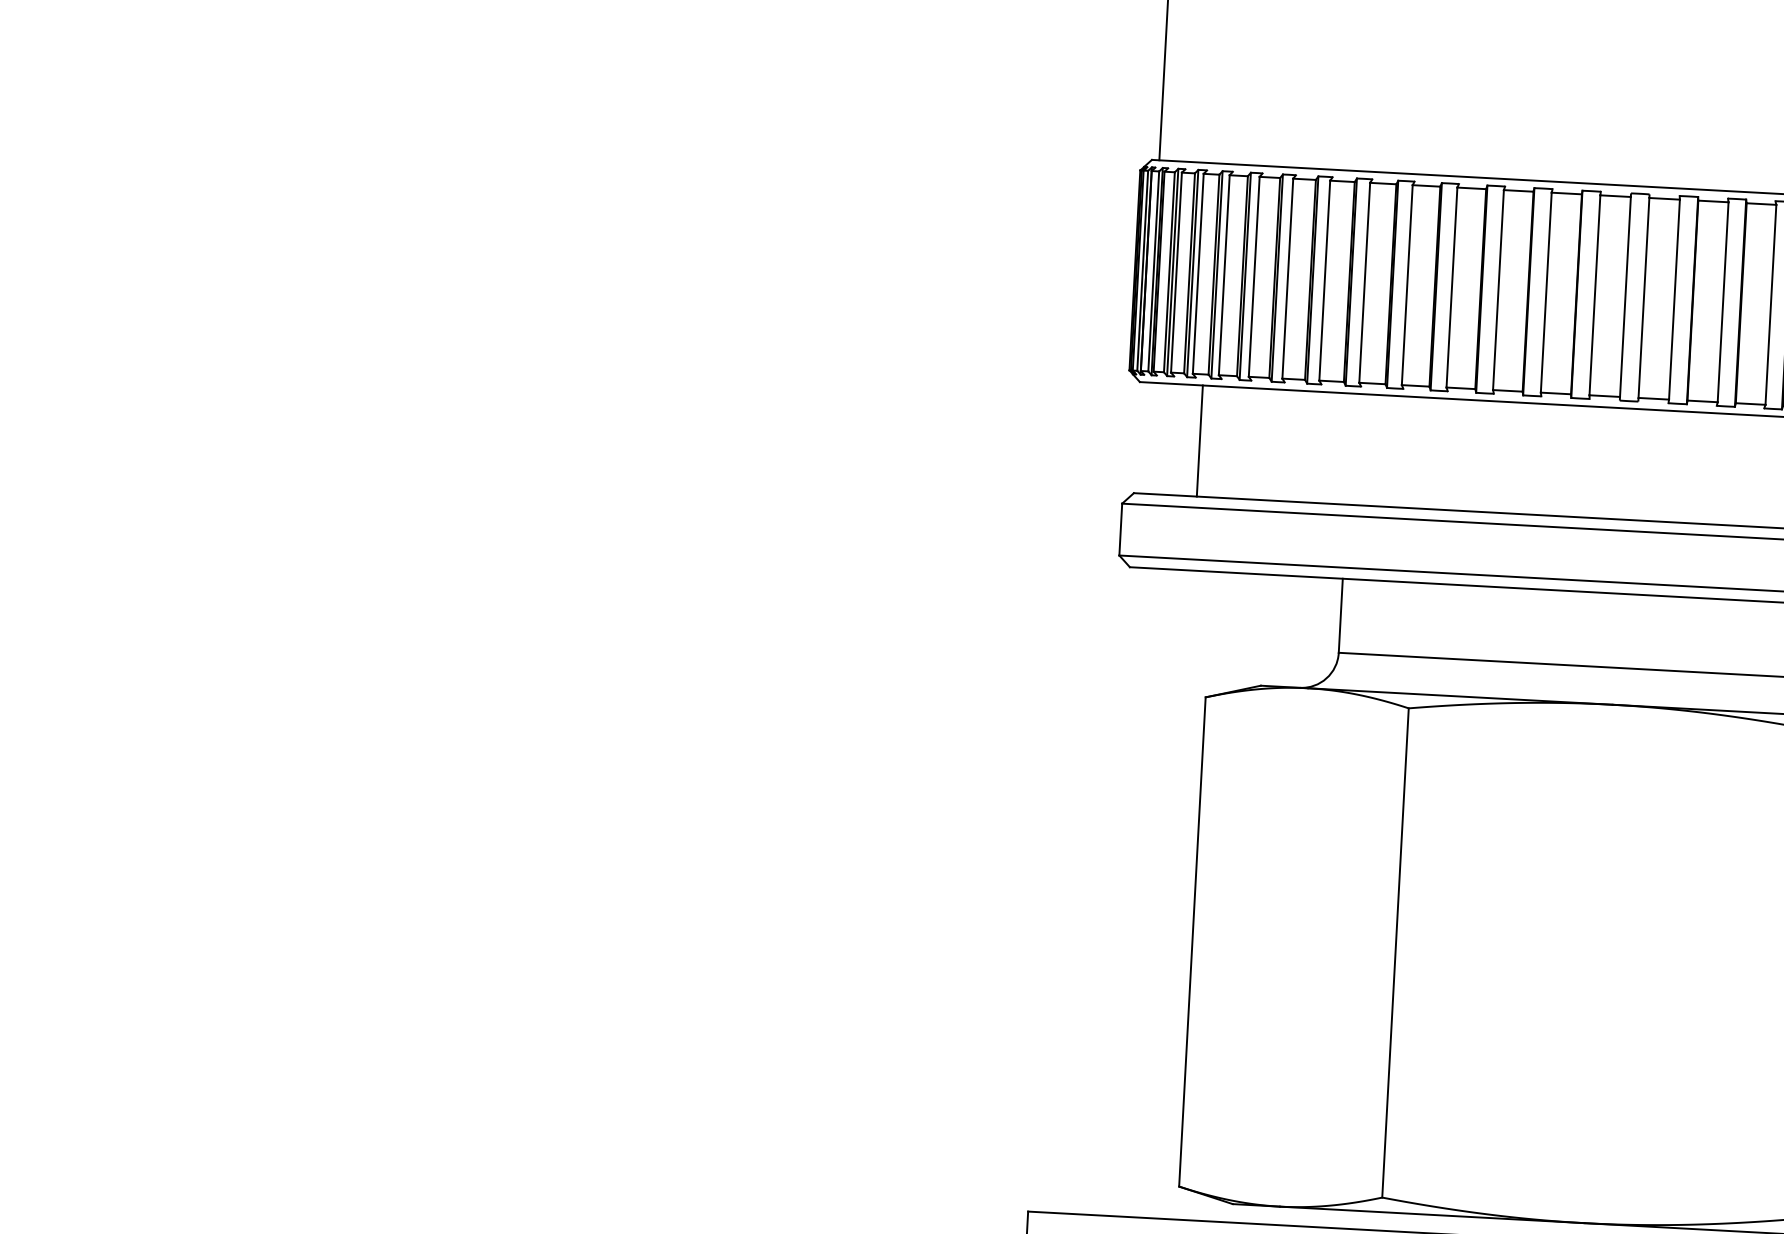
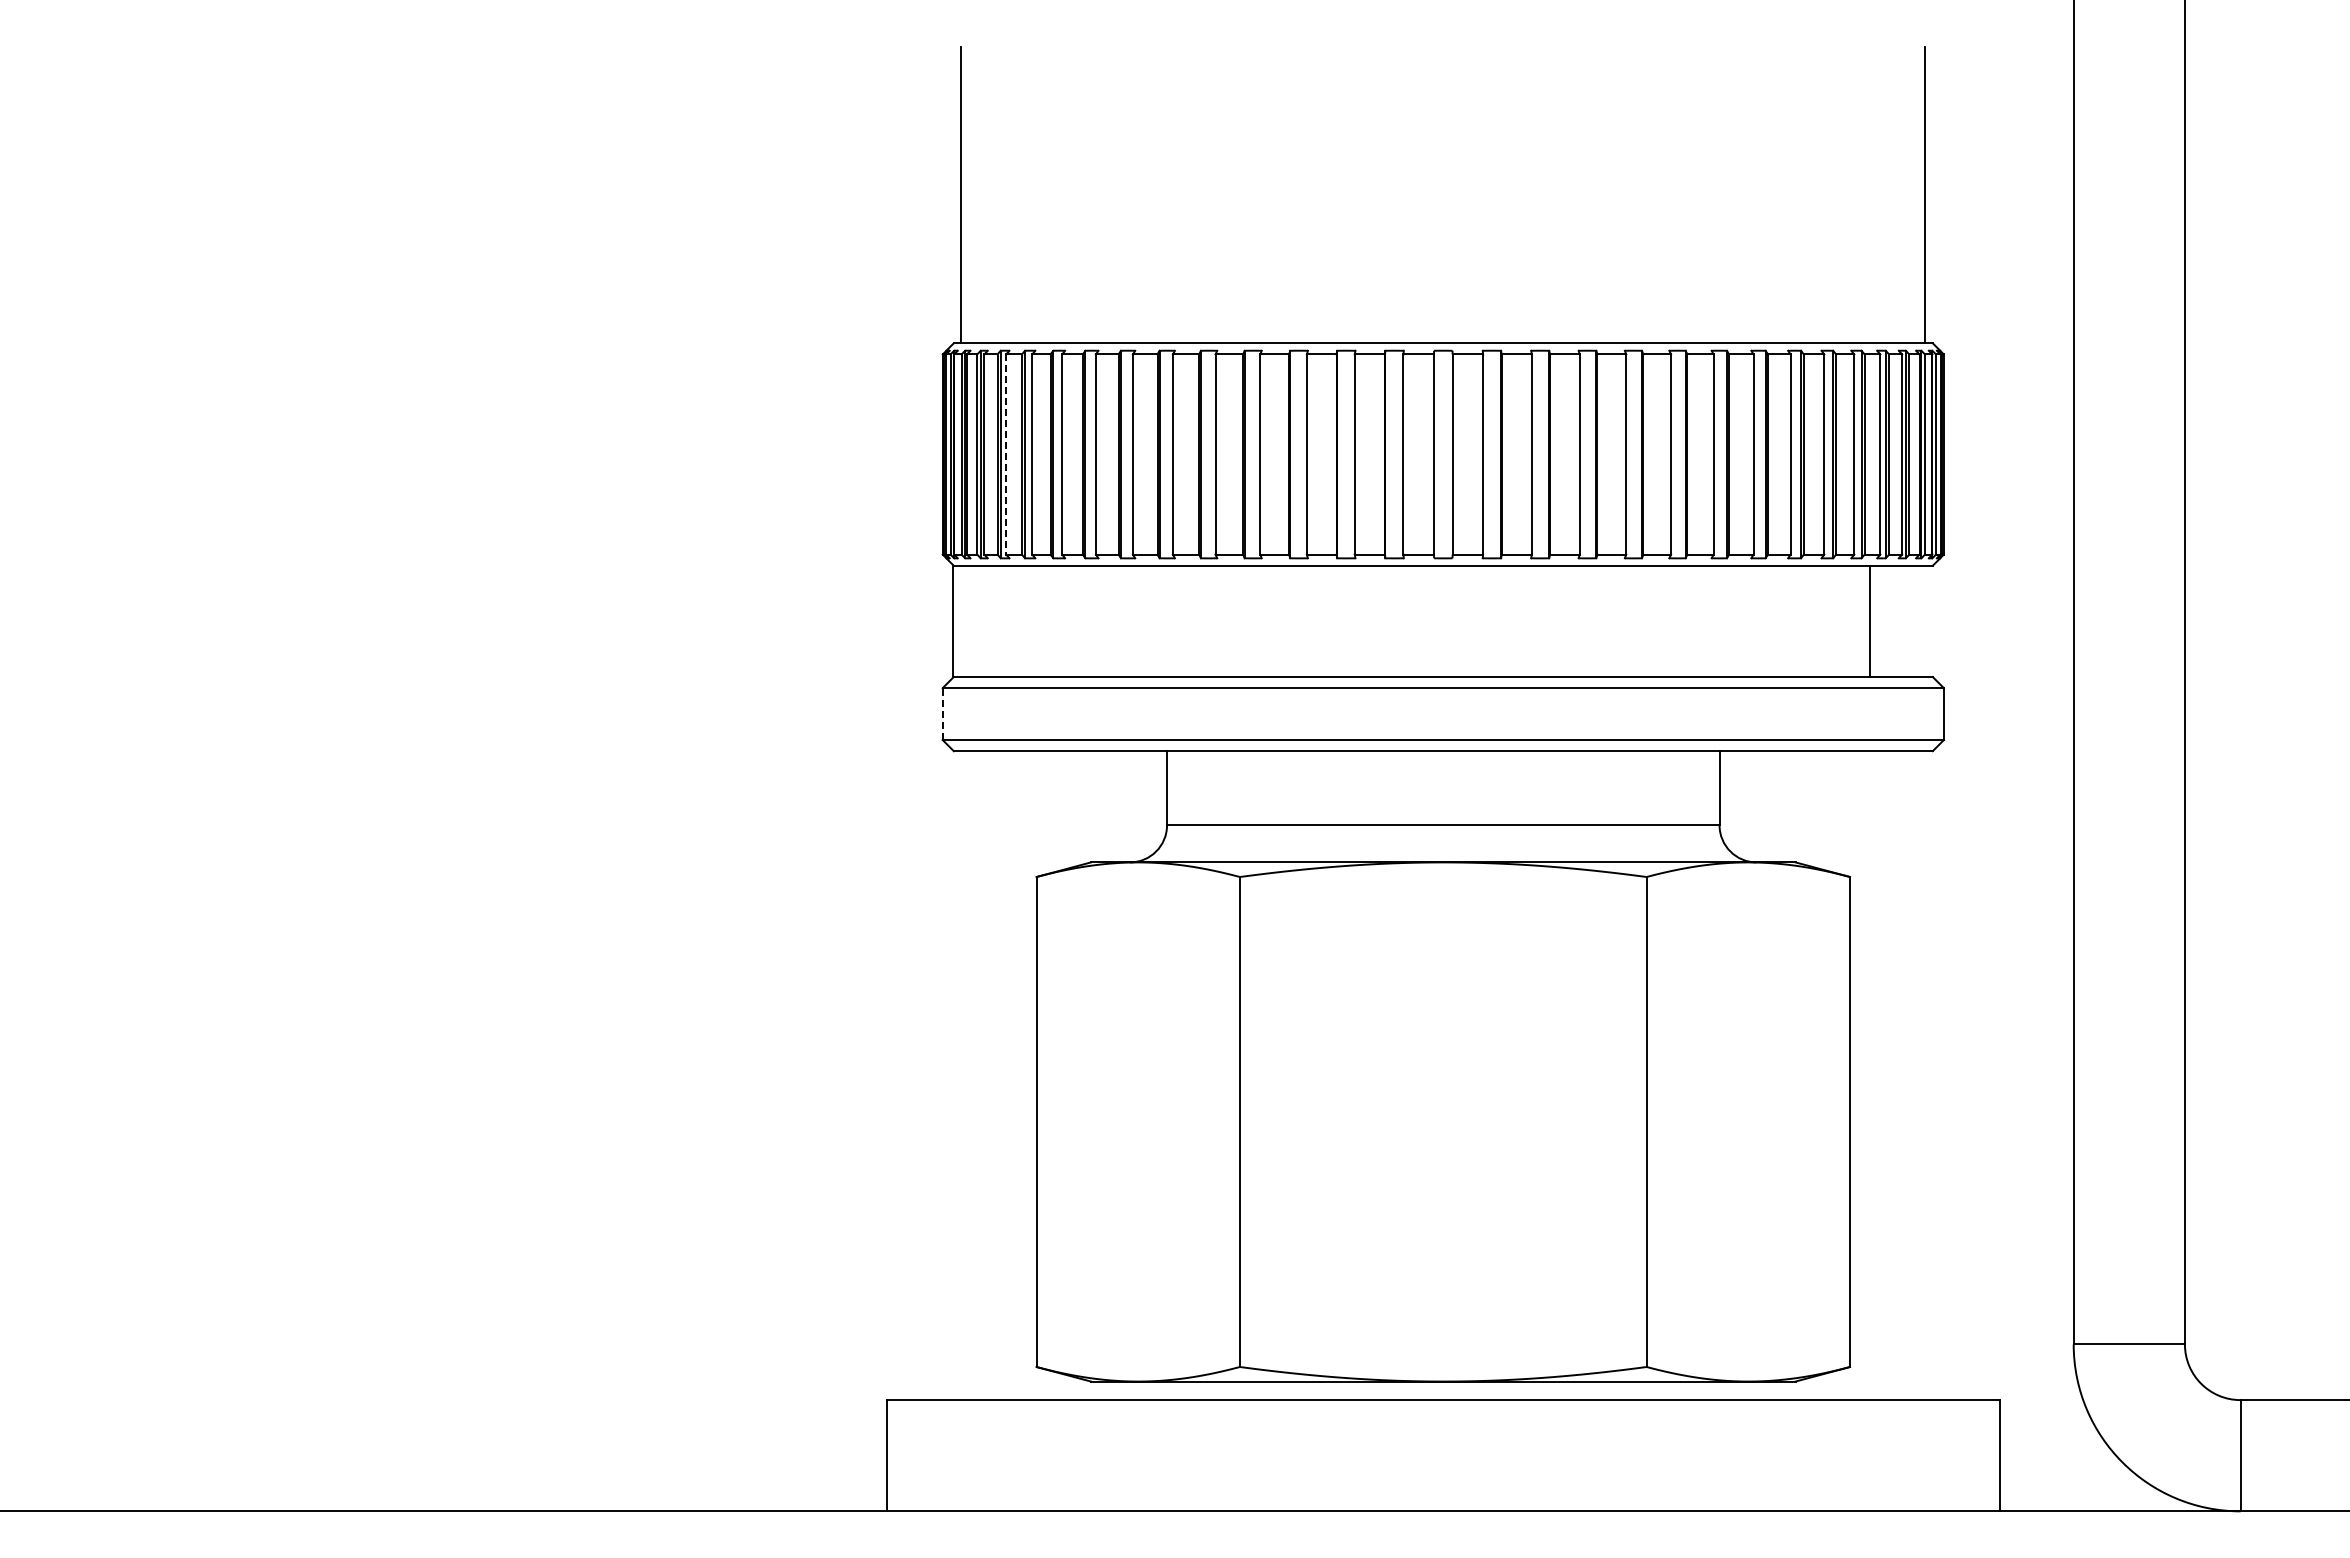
line: (1198, 274) -> (1006, 455), solid -> dashed
line: (1199, 441) -> (952, 621), moved
line: (1120, 529) -> (942, 714), solid -> dashed

